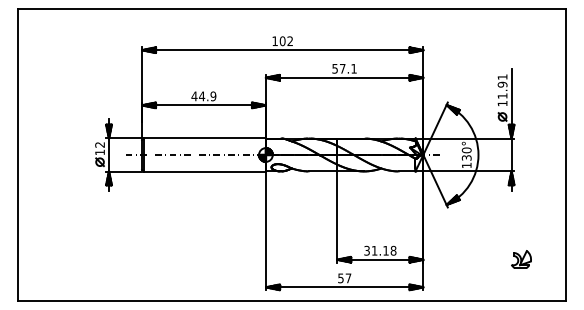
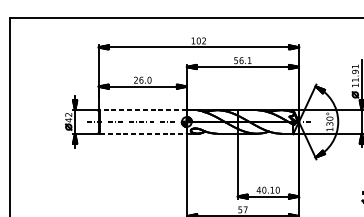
text: (342, 68) -> (241, 60), 57.1 -> 56.1
text: (203, 96) -> (142, 80), 44.9 -> 26.0
line: (204, 138) -> (143, 110), solid -> dashed
text: (99, 152) -> (68, 120), 12 -> 42
line: (205, 171) -> (143, 133), solid -> dashed
text: (380, 250) -> (268, 190), 31.18 -> 40.10

